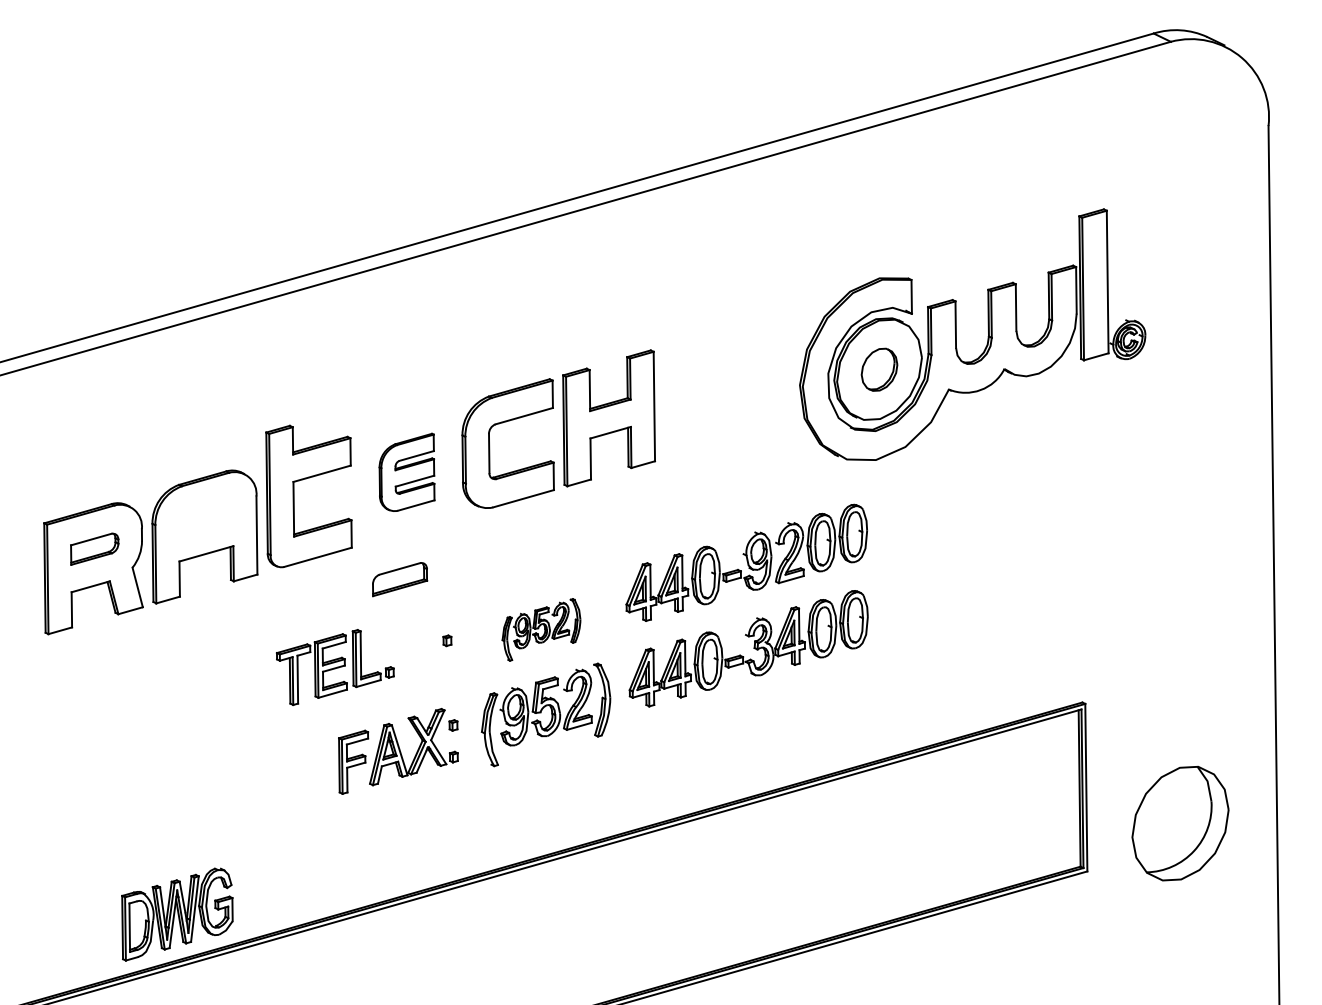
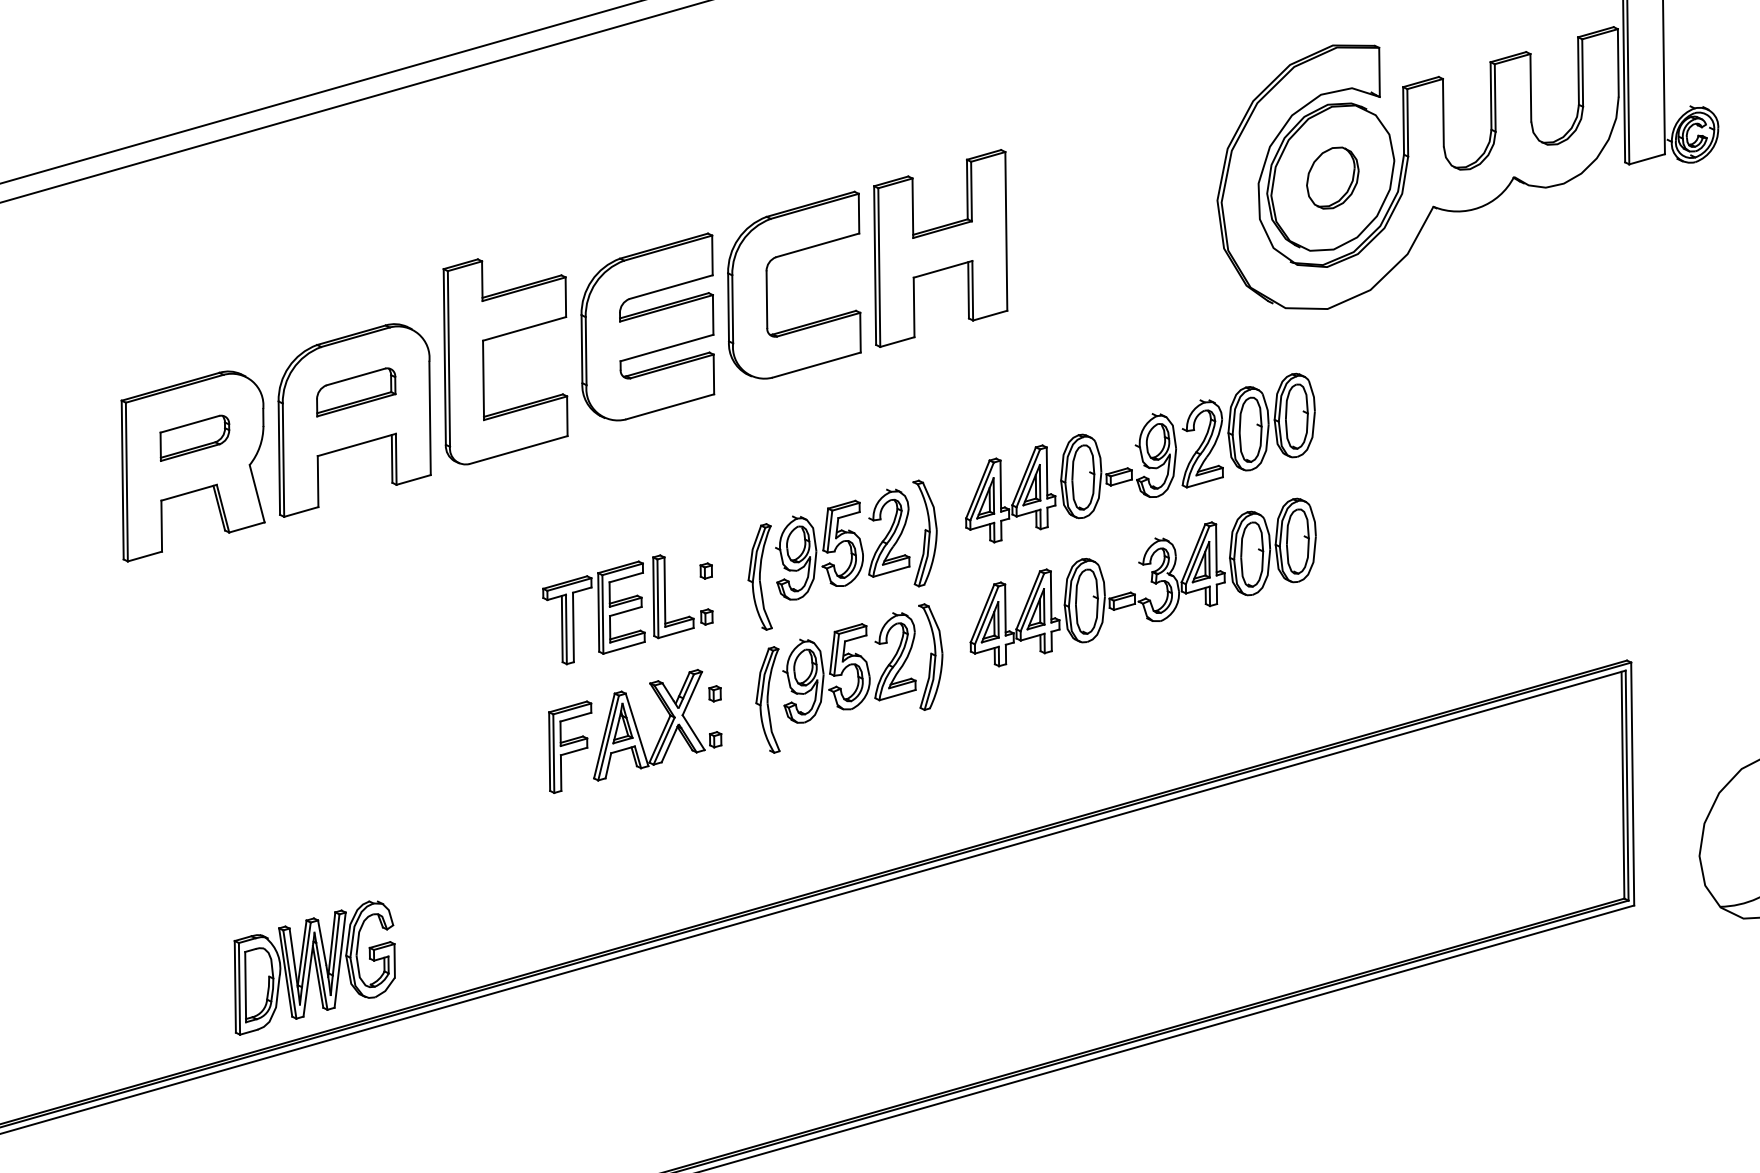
part: (406, 472) -> (646, 327), size x1.67
part: (400, 579) -> (356, 392), moved
part: (541, 629) -> (842, 554), size x1.67
part: (335, 667) -> (628, 609), moved

